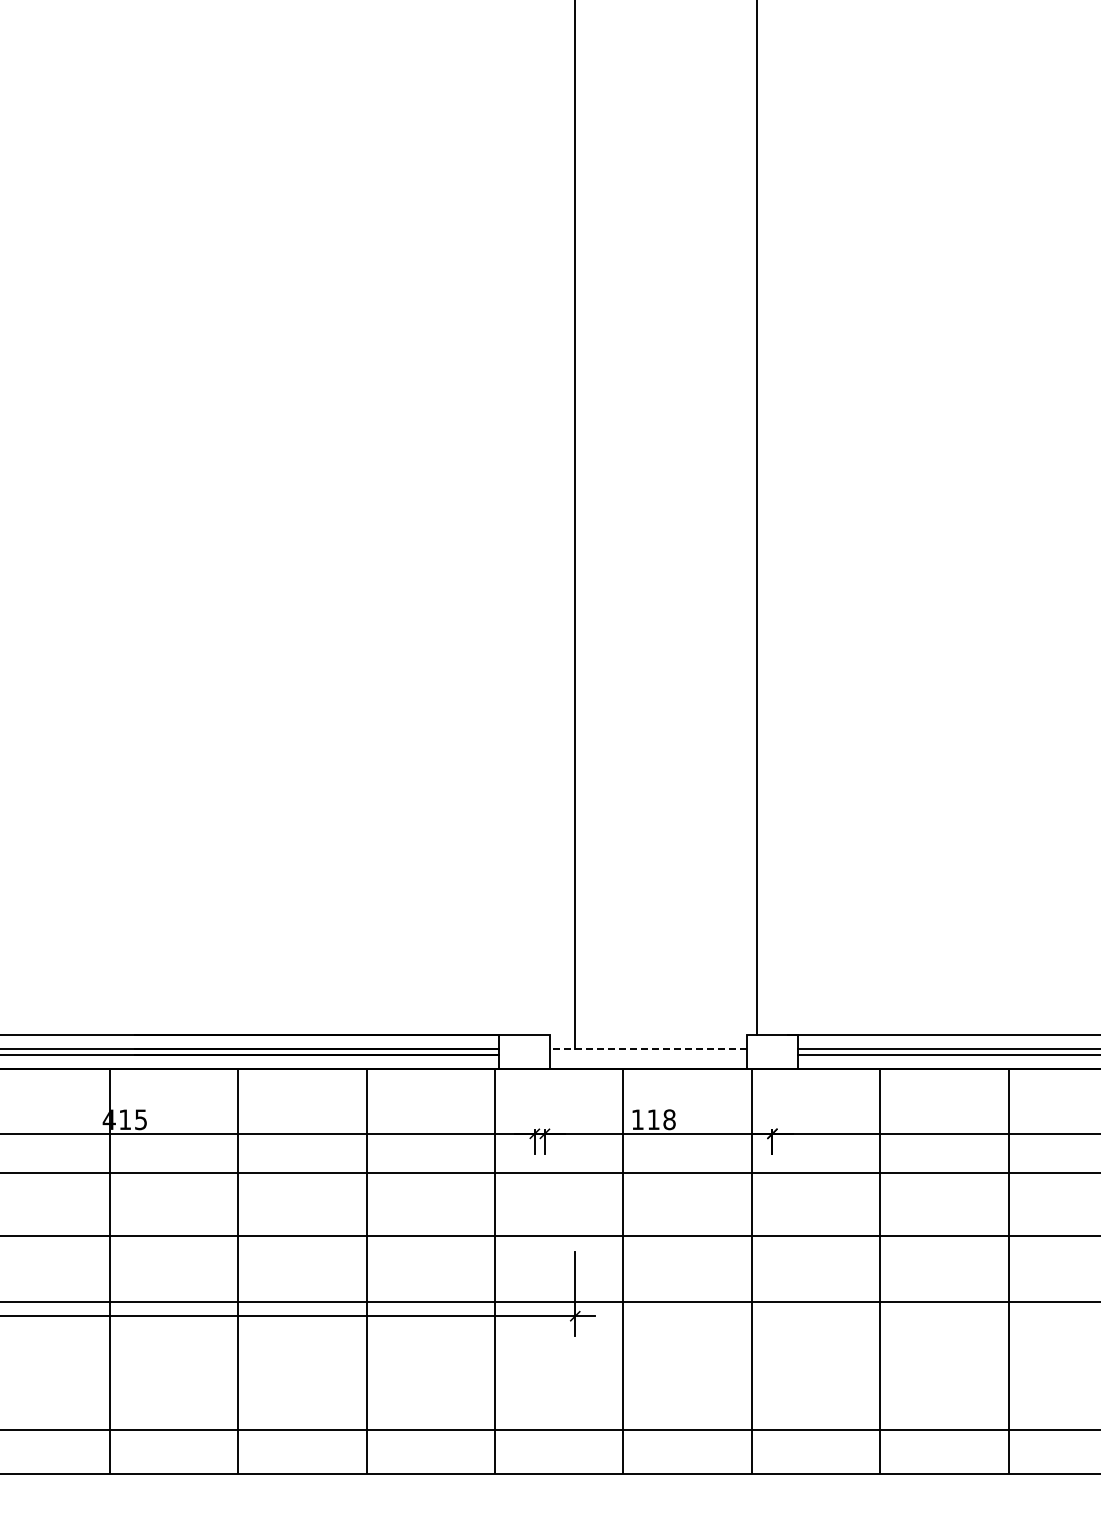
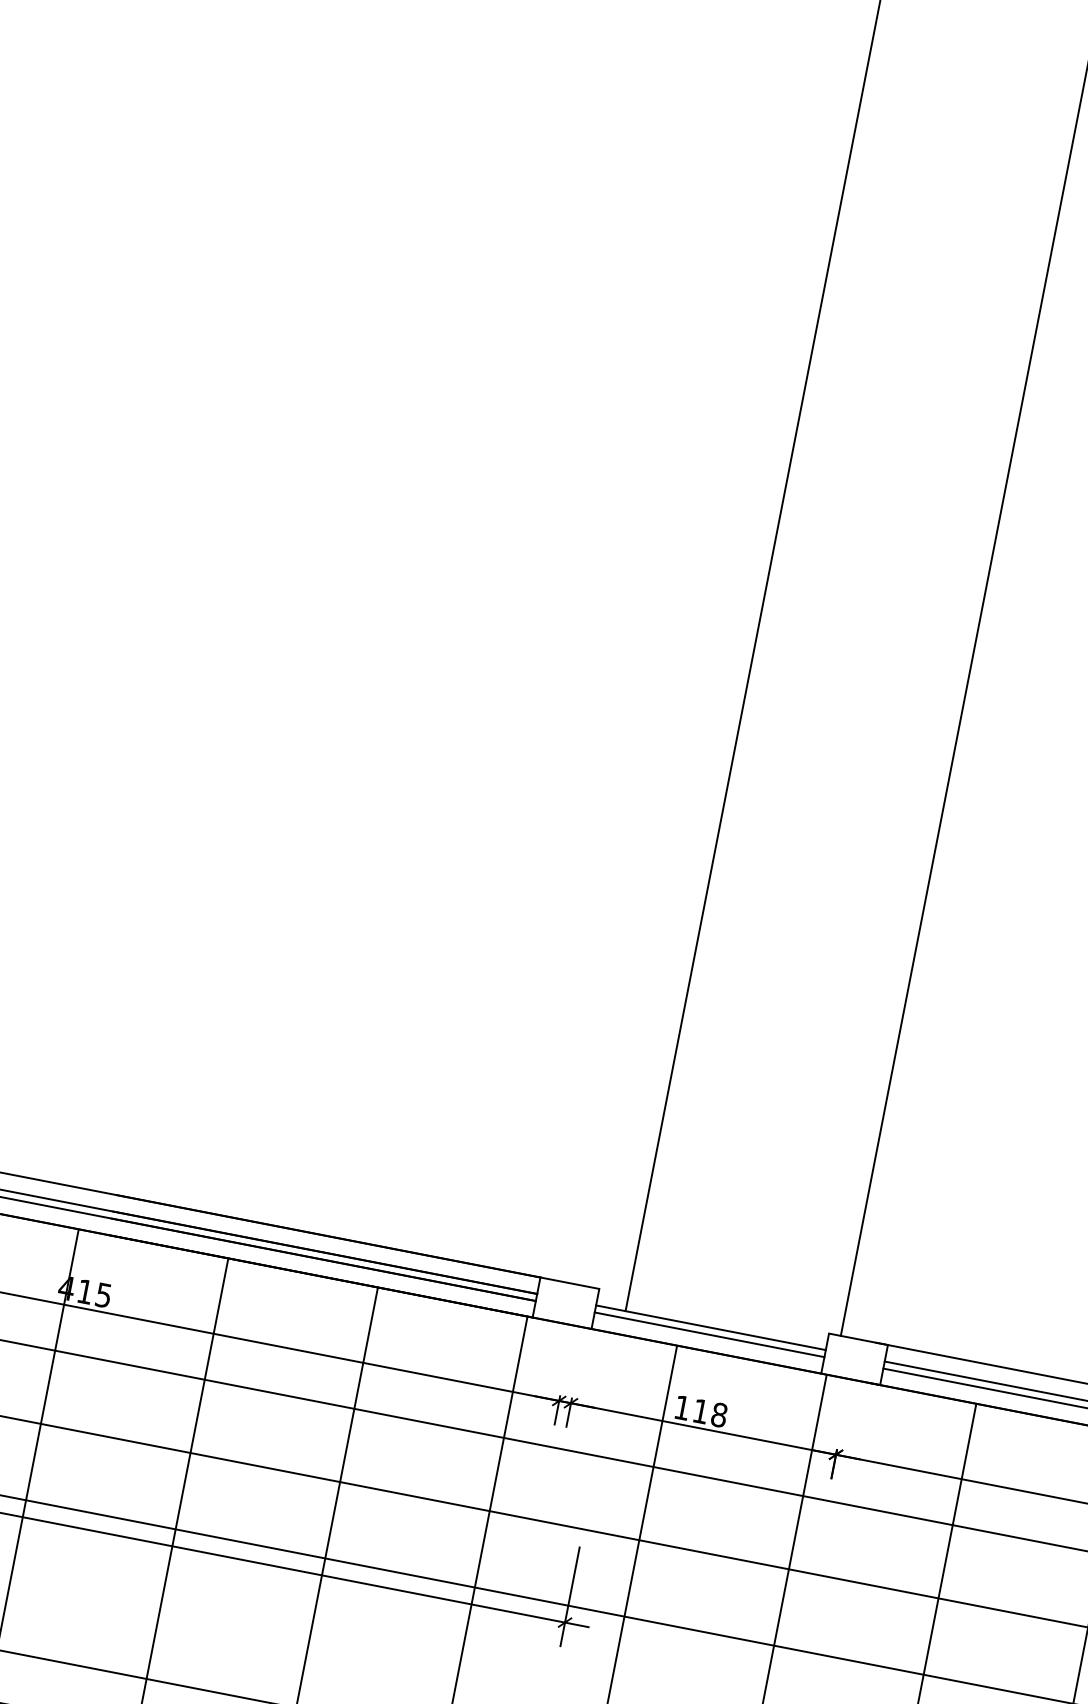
line: (648, 1048) -> (710, 1327), dashed -> solid
line: (648, 1054) -> (709, 1334), added

